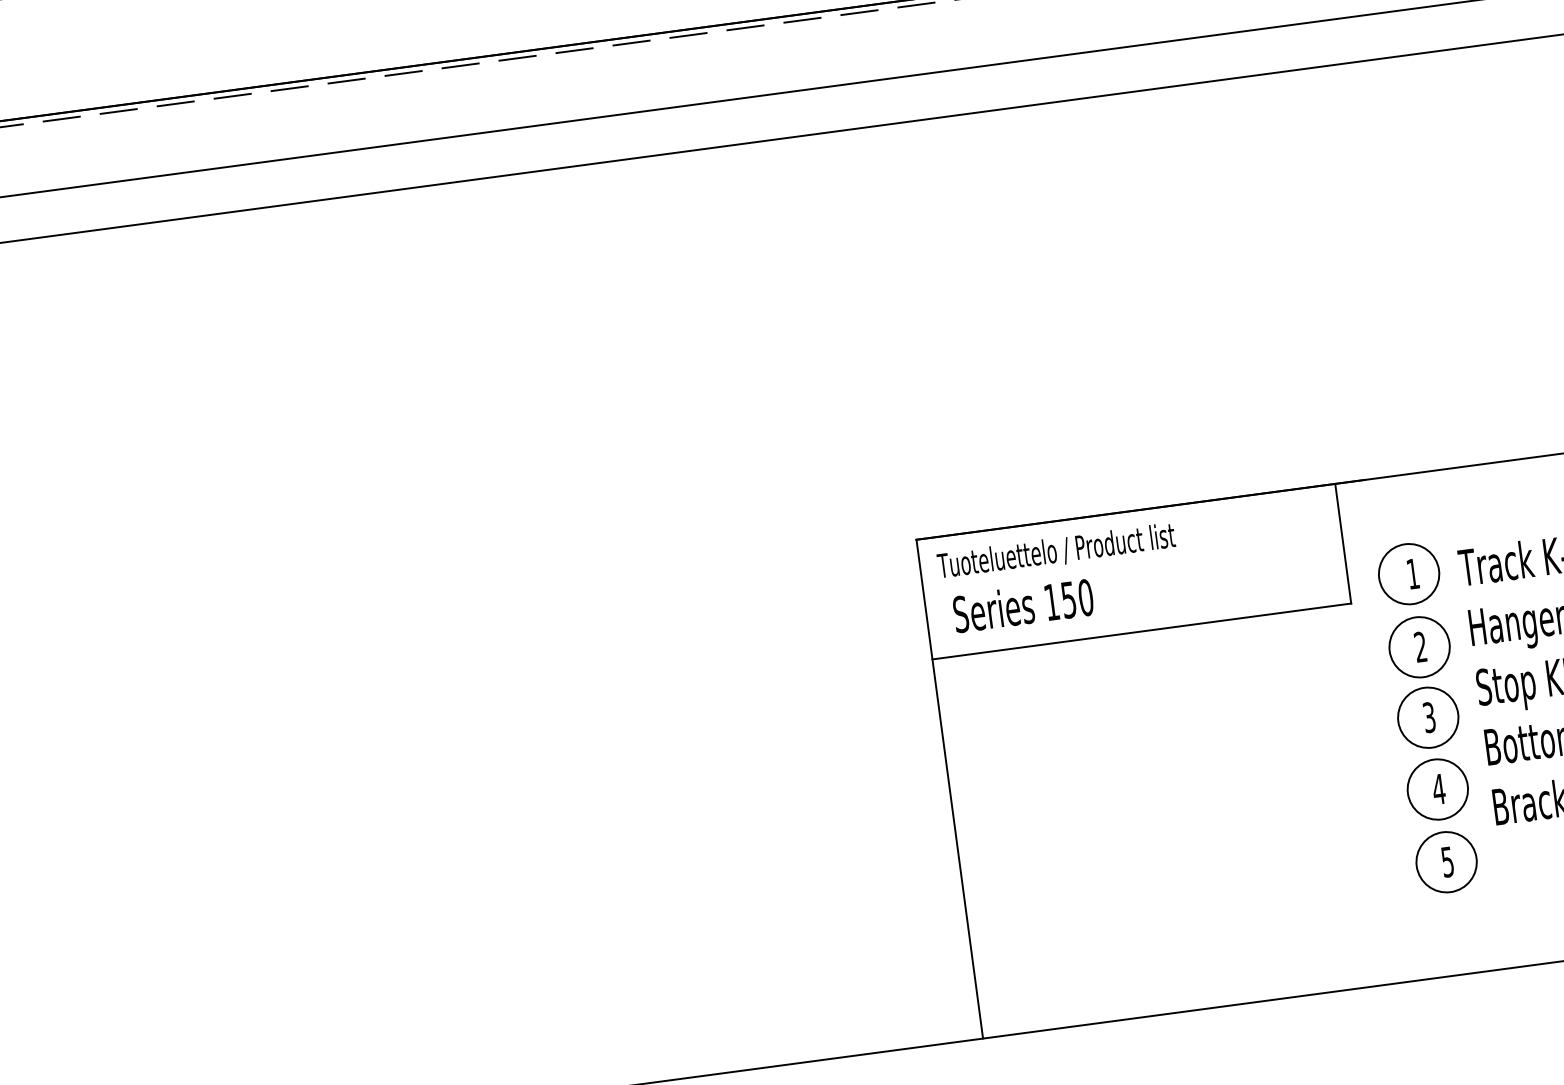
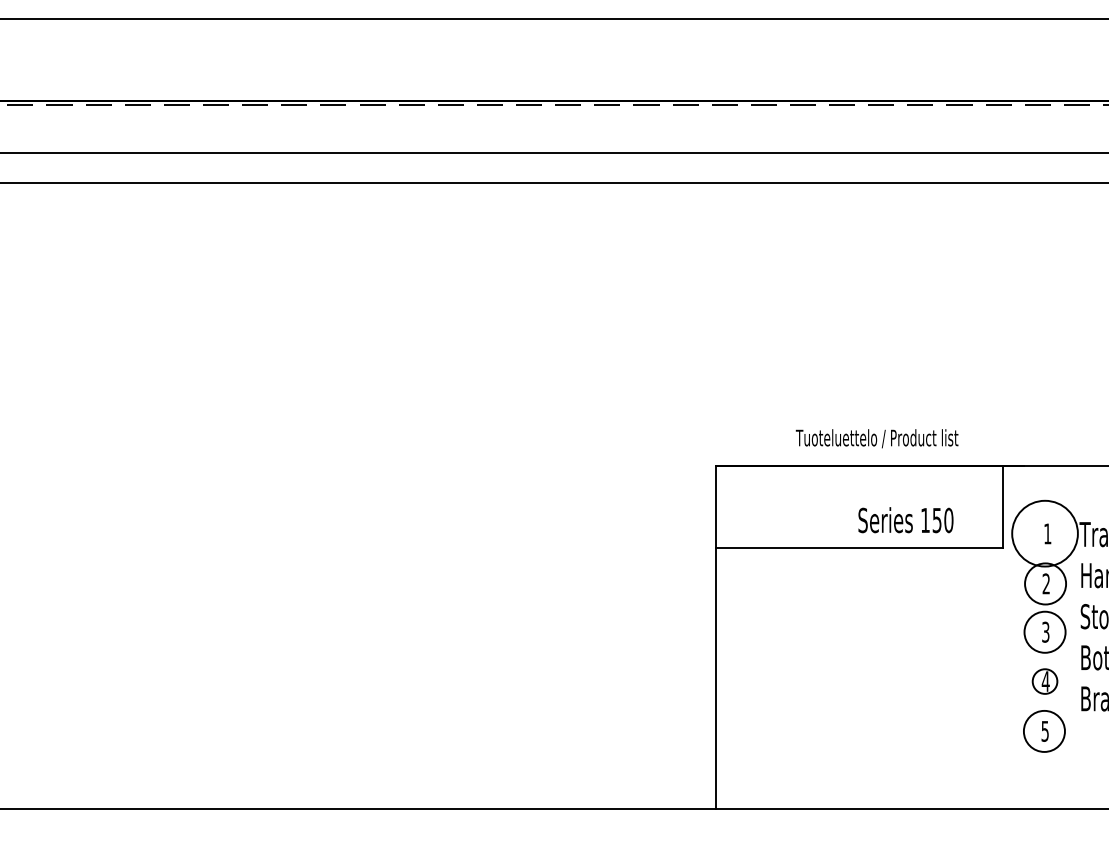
text: (1055, 551) -> (876, 438), moved
circle: (1408, 574) -> (1044, 533), size x1.6
text: (1022, 606) -> (905, 520), moved
circle: (1437, 789) -> (1044, 681), size x0.6

